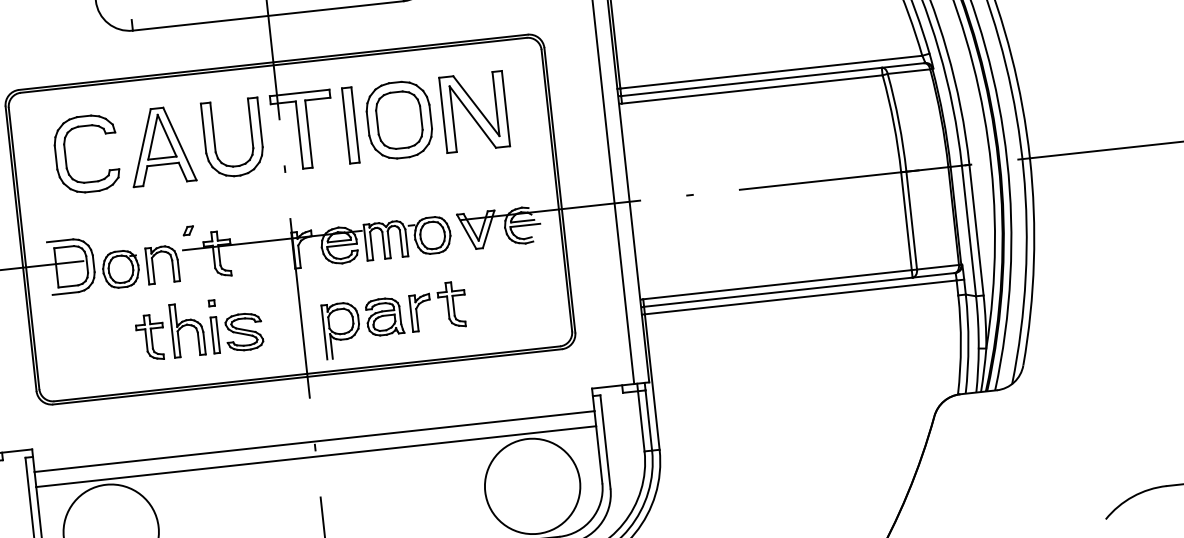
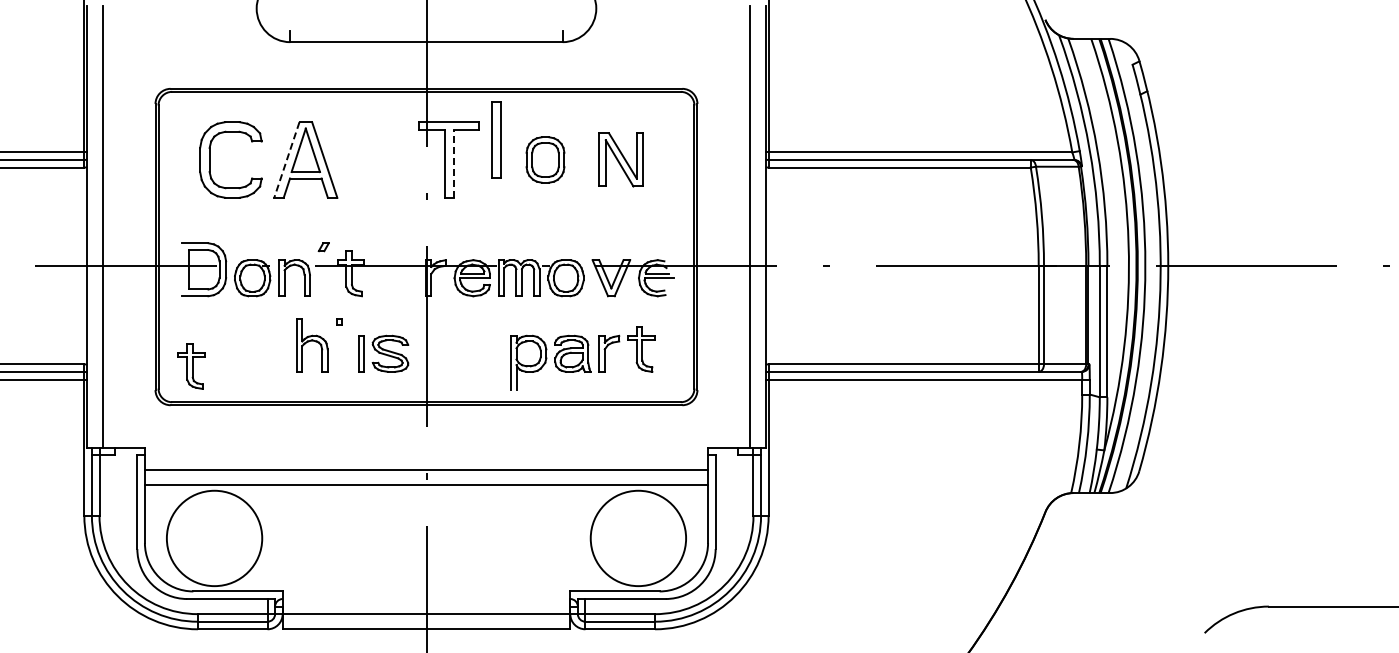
part: (474, 111) -> (621, 159), size x0.7
part: (399, 119) -> (545, 159), size x0.6
part: (350, 125) -> (496, 139), moved
line: (309, 134) -> (454, 164), solid -> dashed
part: (251, 135) -> (396, 159), removed
line: (141, 147) -> (286, 159), solid -> dashed
part: (394, 320) -> (582, 358), moved
part: (237, 332) -> (383, 353), moved
part: (150, 337) -> (191, 366), moved

